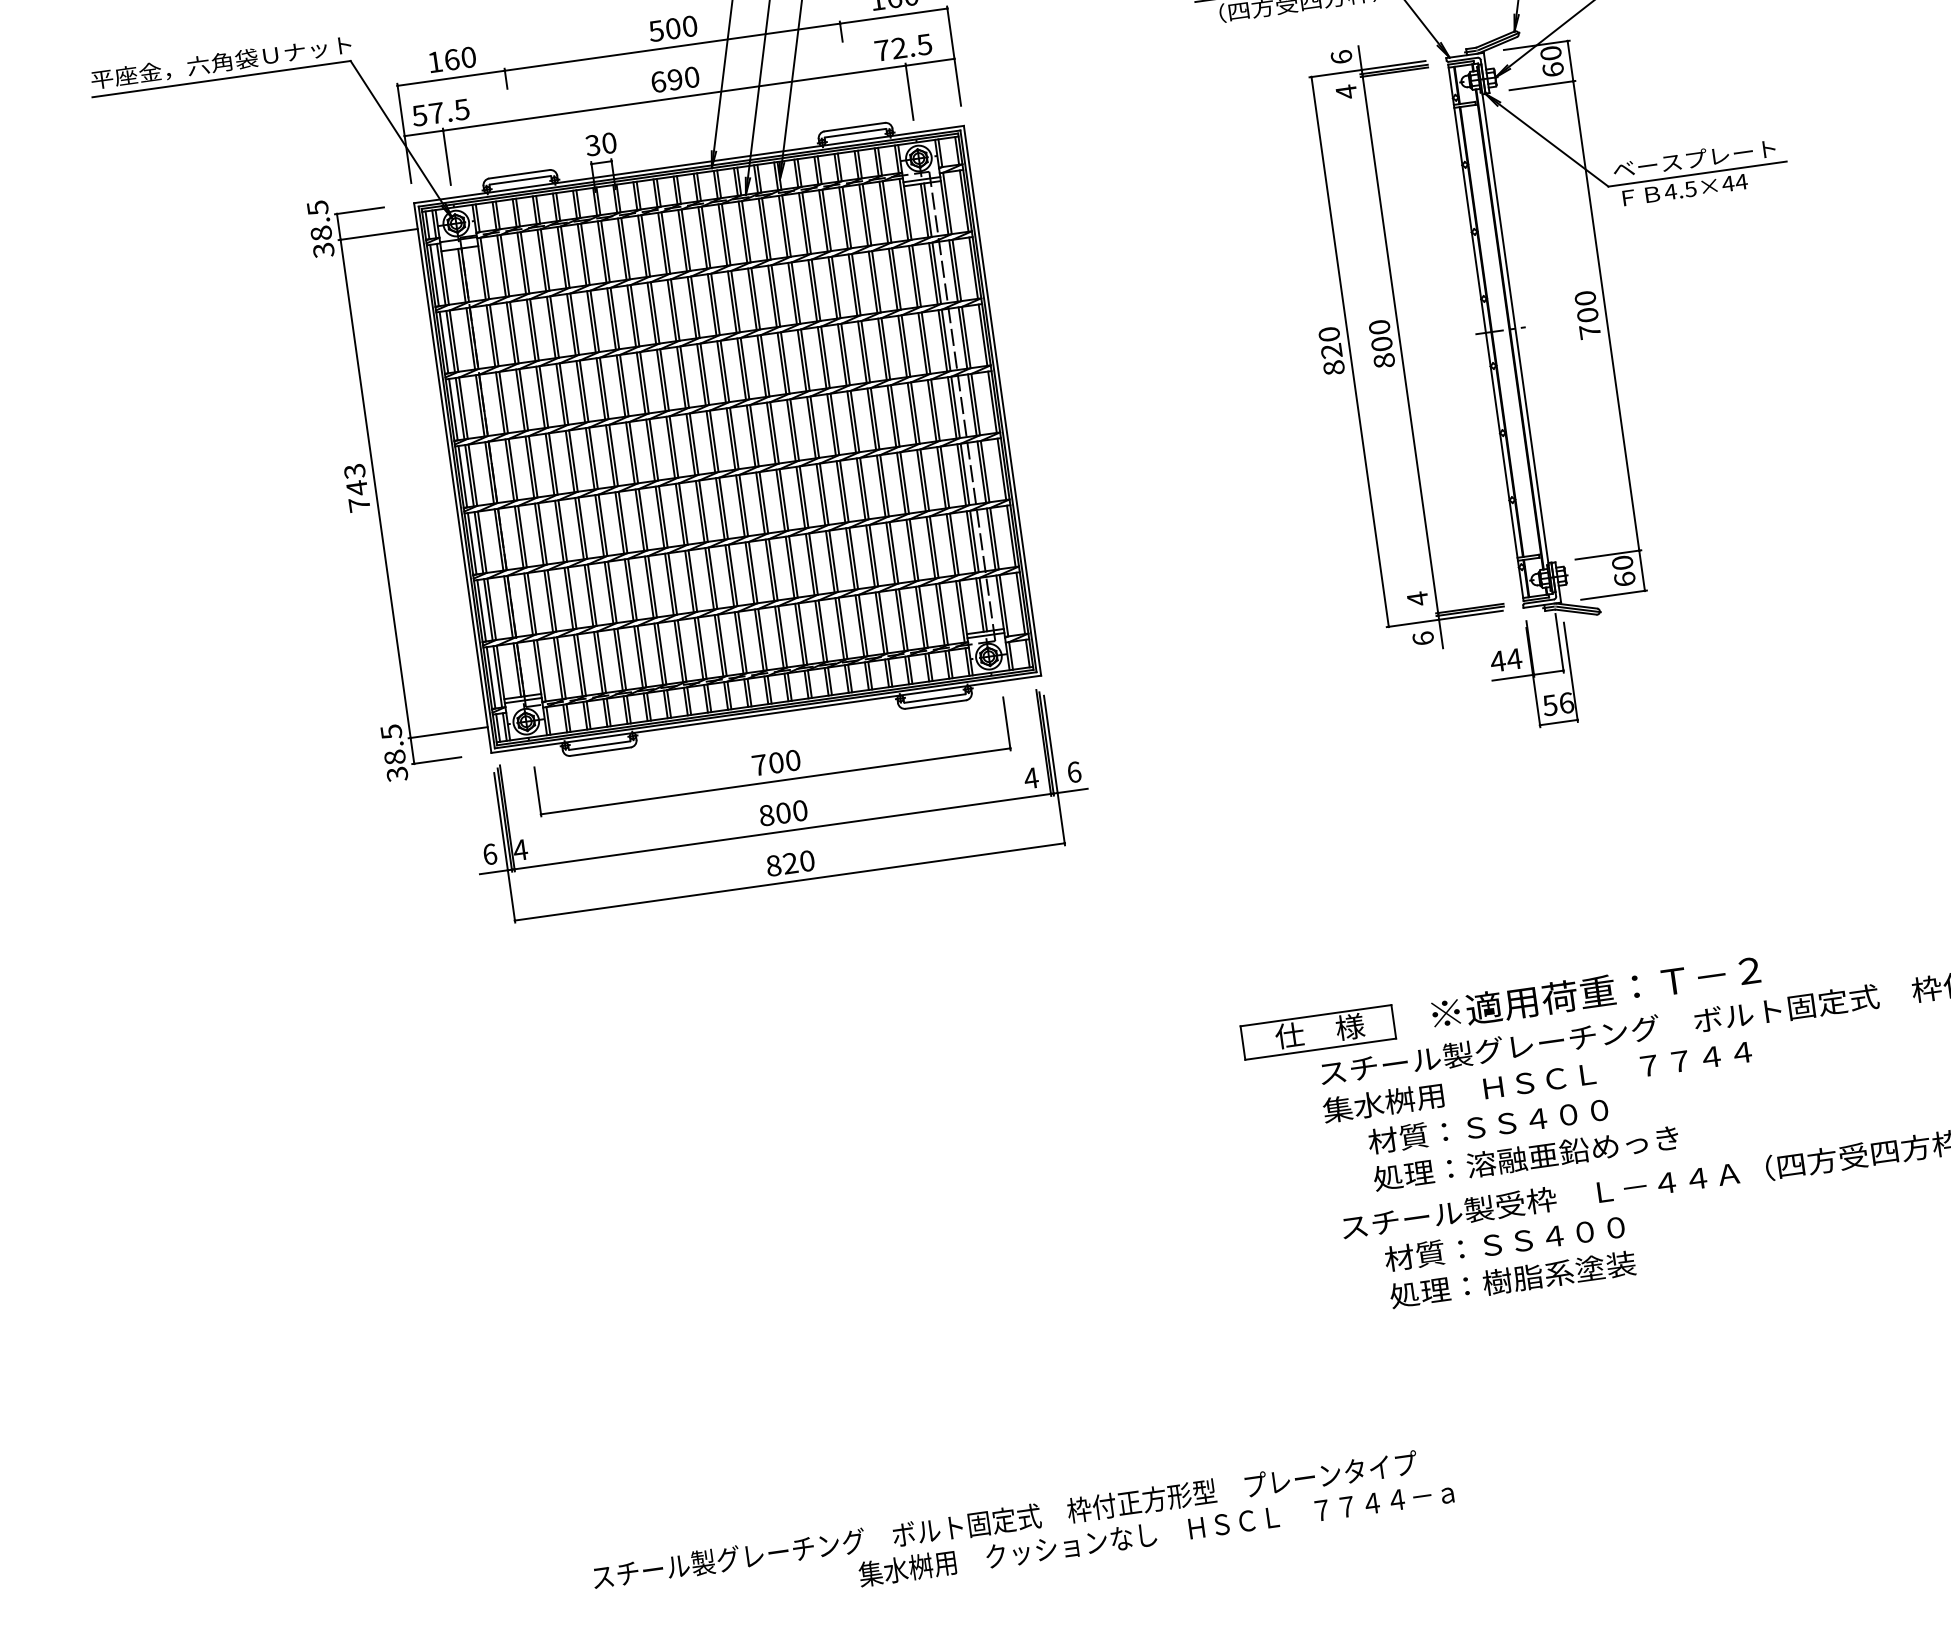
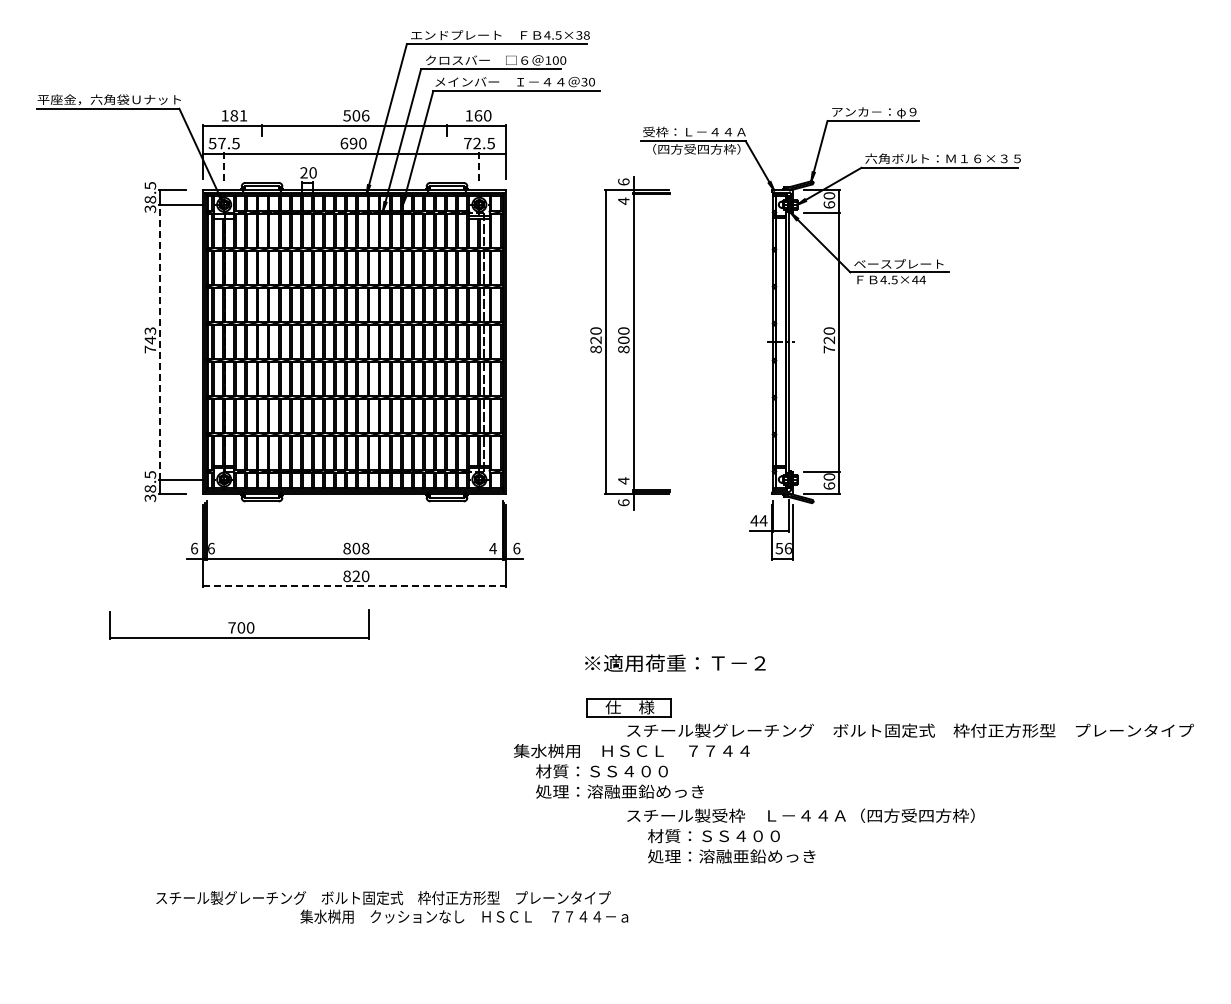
text: (689, 25) -> (365, 115), 500 -> 506
text: (459, 58) -> (238, 115), 160 -> 181
line: (909, 91) -> (479, 167), solid -> dashed
text: (592, 146) -> (303, 173), 30 -> 20
line: (447, 155) -> (224, 167), solid -> dashed
text: (1588, 315) -> (829, 340), 700 -> 720
part: (1394, 348) -> (630, 343), moved
line: (375, 487) -> (160, 341), solid -> dashed
part: (772, 757) -> (239, 624), moved
text: (800, 810) -> (365, 548), 800 -> 808
text: (520, 849) -> (211, 548), 4 -> 6
line: (789, 882) -> (354, 586), solid -> dashed
text: (1596, 990) -> (675, 662), moved
text: (1541, 1118) -> (631, 771), moved
text: (1588, 1269) -> (757, 856), 処理：樹脂系塗装 -> 処理：溶融亜鉛めっき
text: (1023, 1535) -> (392, 907), moved

